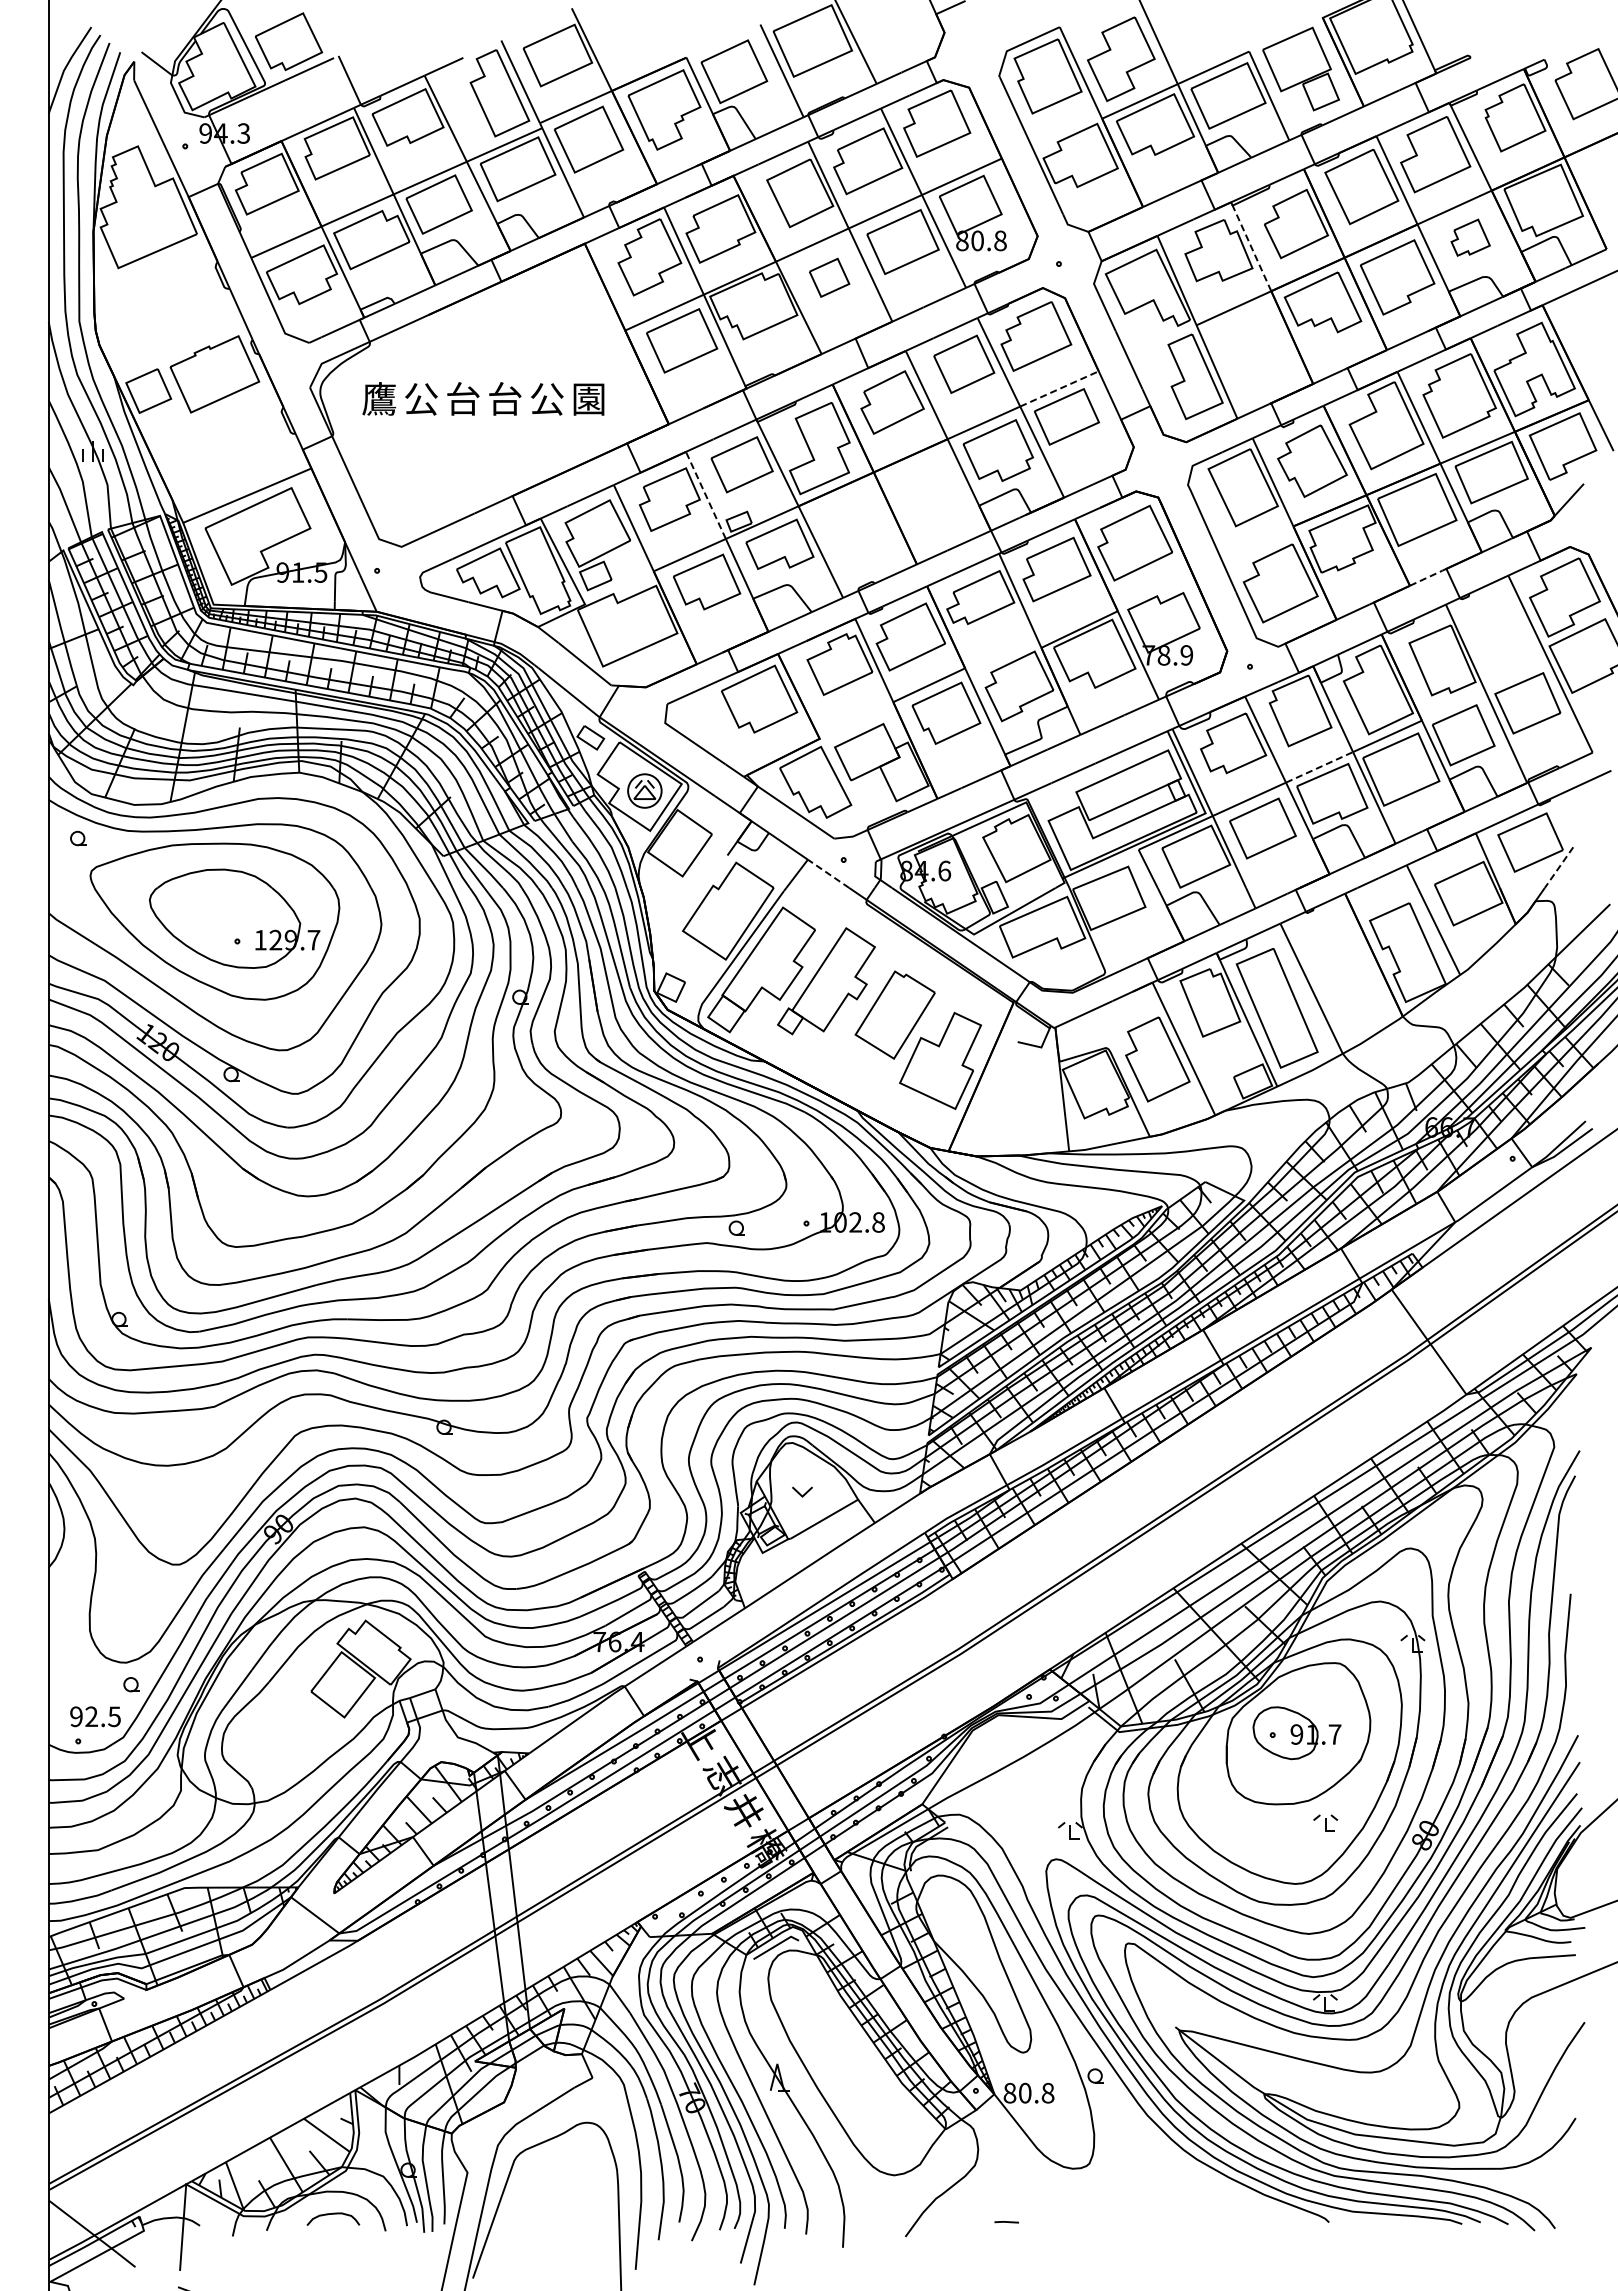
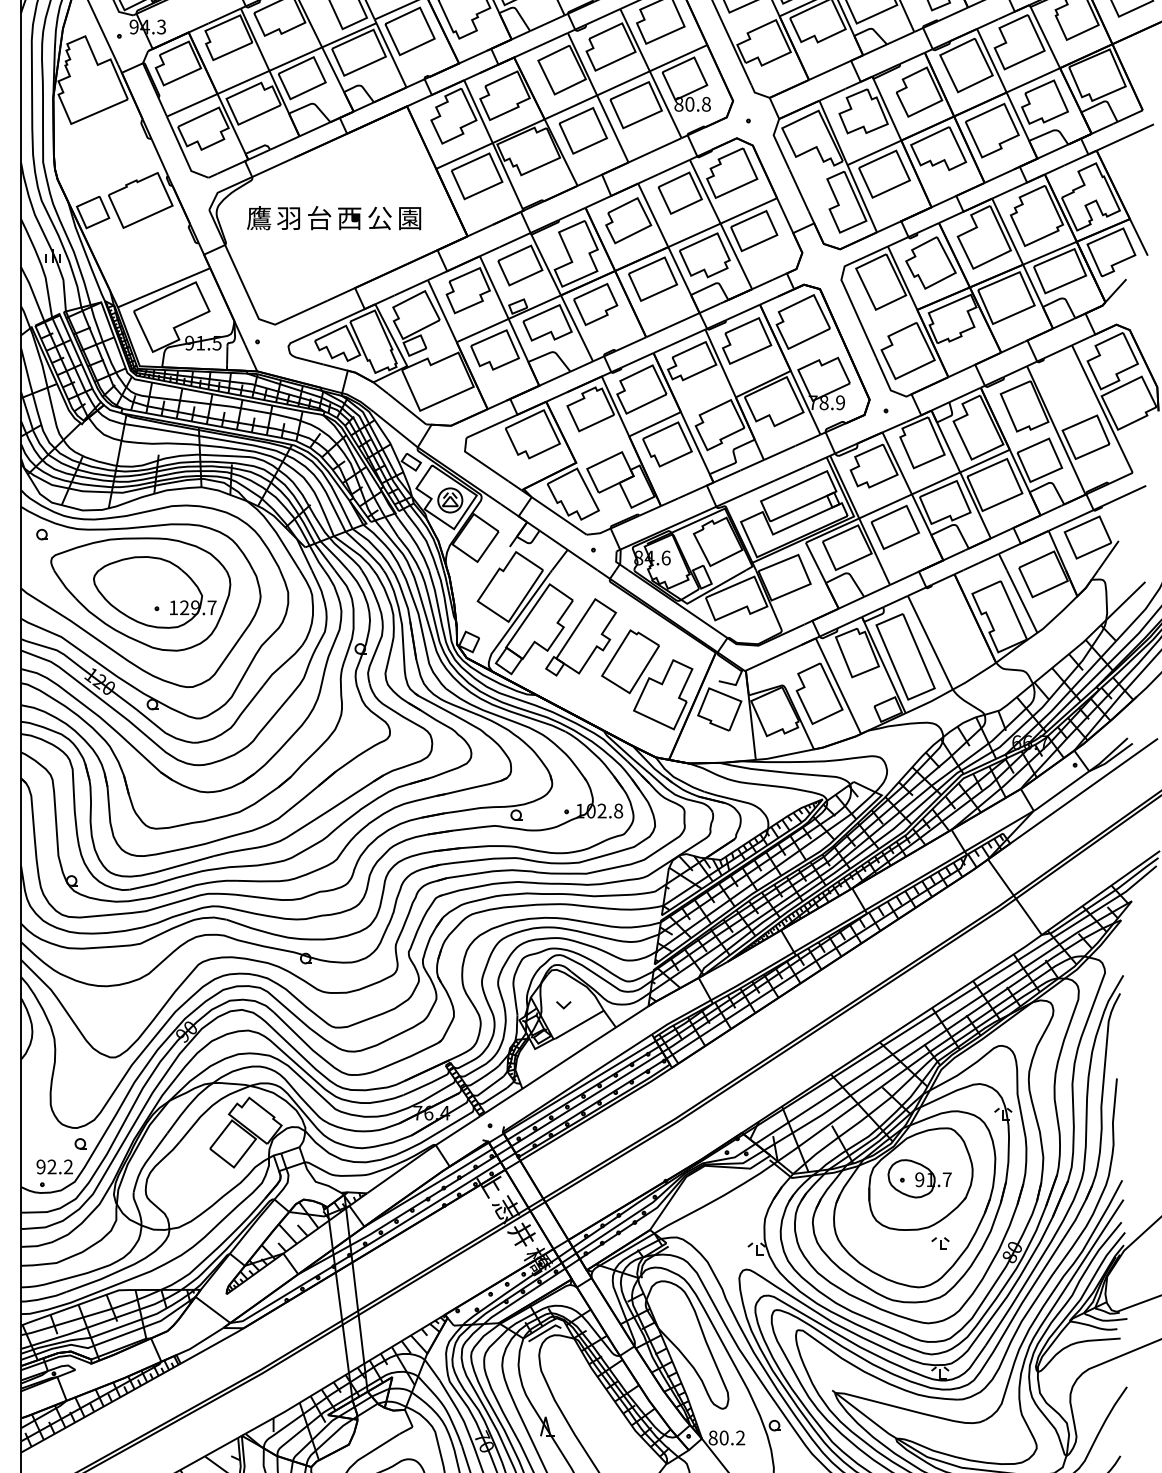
part: (1470, 237) -> (1044, 101), size x1.67
line: (1250, 245) -> (886, 107), dashed -> solid
part: (829, 277) -> (583, 130), size x1.67
part: (1247, 337) -> (884, 173), added
line: (1059, 388) -> (748, 210), dashed -> solid
text: (505, 398) -> (349, 217), 台 -> 西
text: (420, 399) -> (288, 218), 公 -> 羽
part: (926, 483) -> (653, 279), added
line: (705, 495) -> (493, 287), dashed -> solid
part: (846, 518) -> (595, 304), added
line: (1426, 578) -> (1013, 347), dashed -> solid
line: (1319, 767) -> (936, 483), dashed -> solid
line: (1559, 867) -> (1108, 555), dashed -> solid
line: (828, 873) -> (582, 559), dashed -> solid
part: (1019, 1081) -> (720, 709), added
text: (114, 1716) -> (68, 1166), 92.5 -> 92.2
text: (1047, 2092) -> (740, 1437), 80.8 -> 80.2

